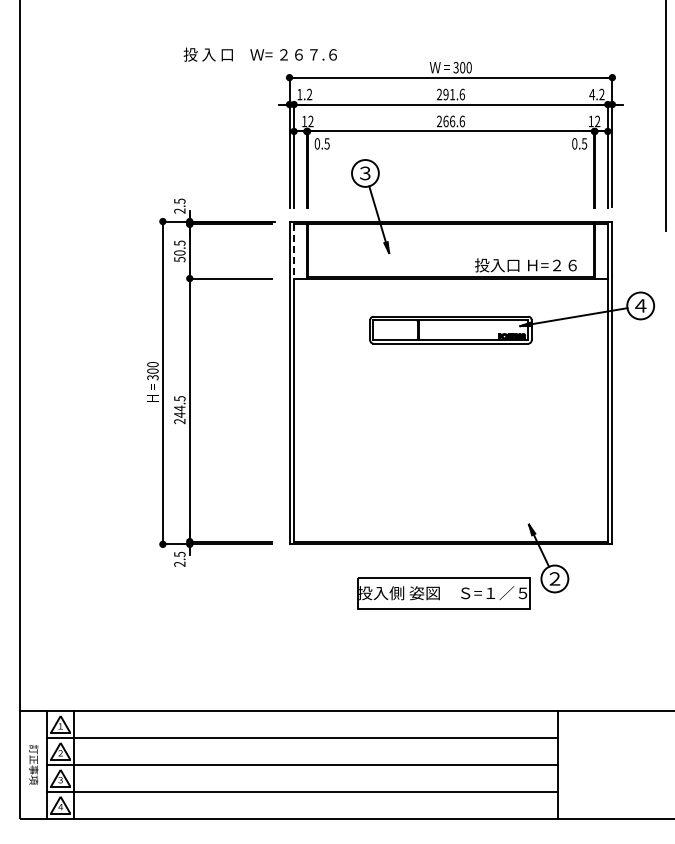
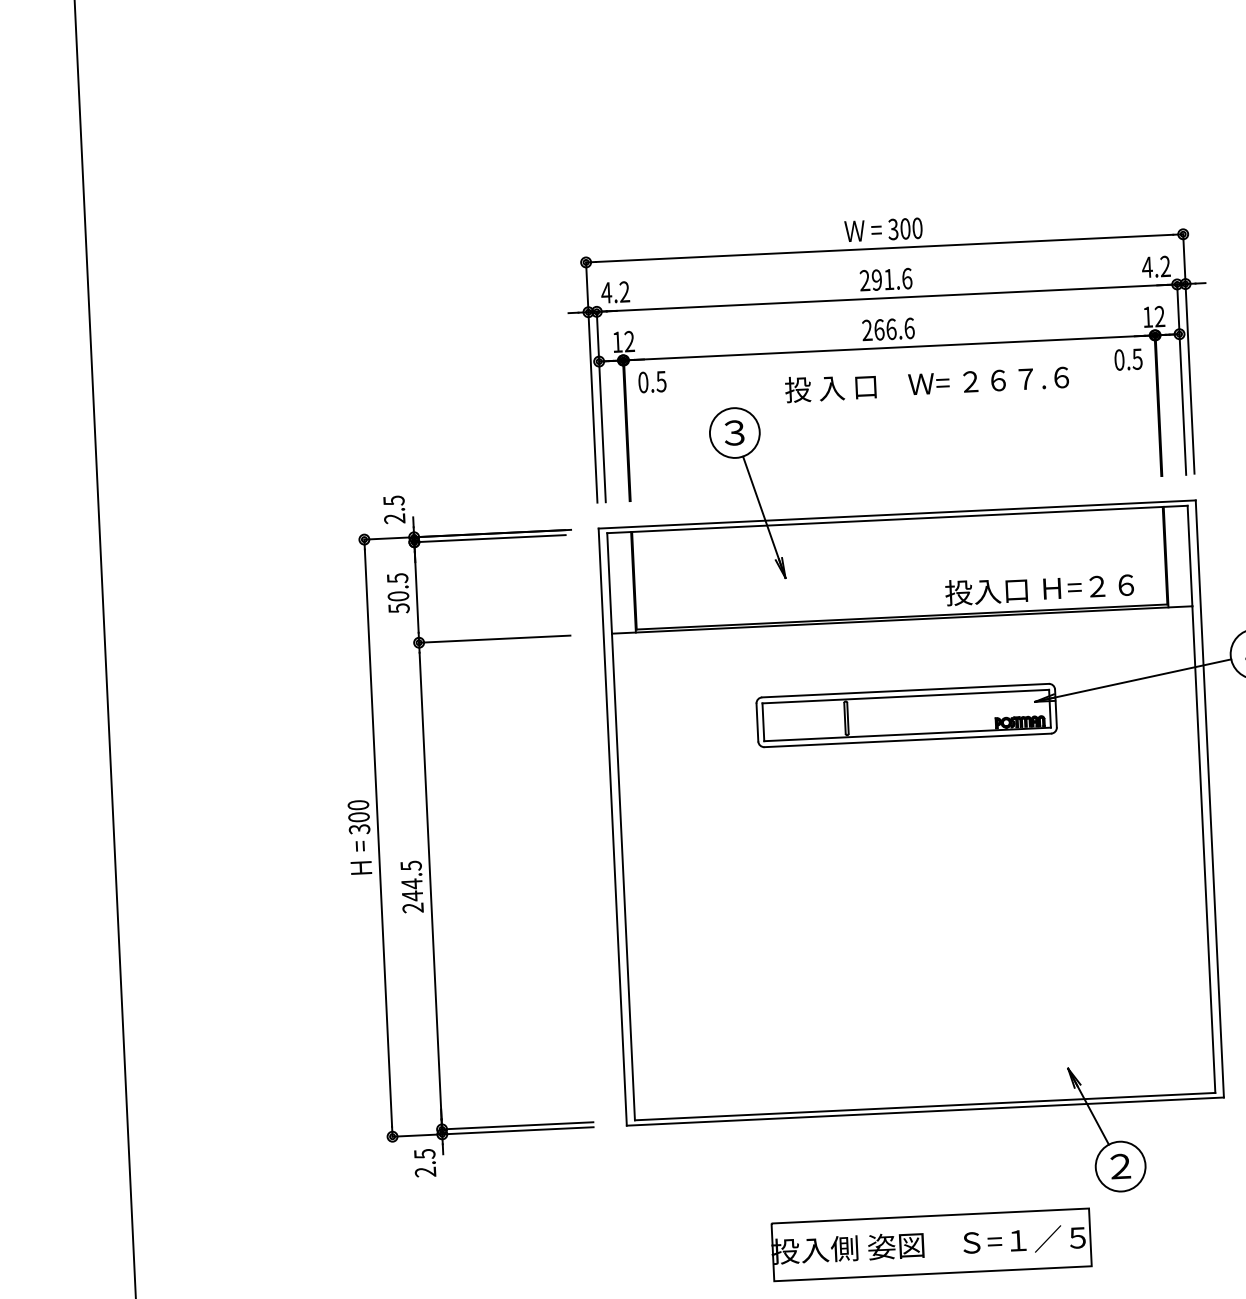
text: (259, 54) -> (925, 383), moved
text: (299, 94) -> (605, 292), 1.2 -> 4.2
line: (294, 251) -> (610, 583), dashed -> solid
part: (443, 593) -> (930, 1245), moved

